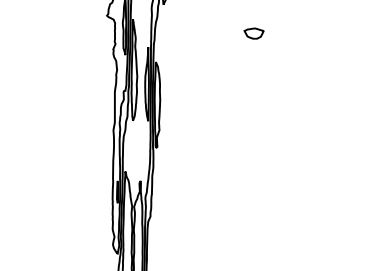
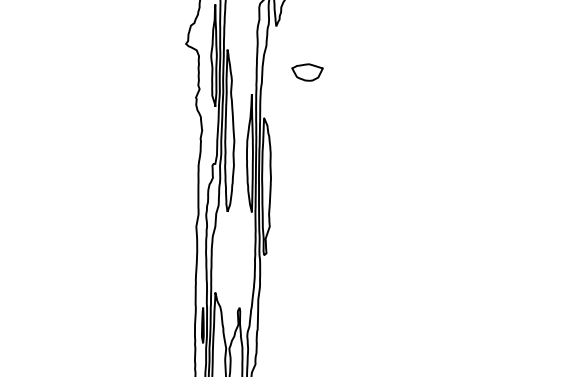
part: (253, 33) -> (306, 72), moved

